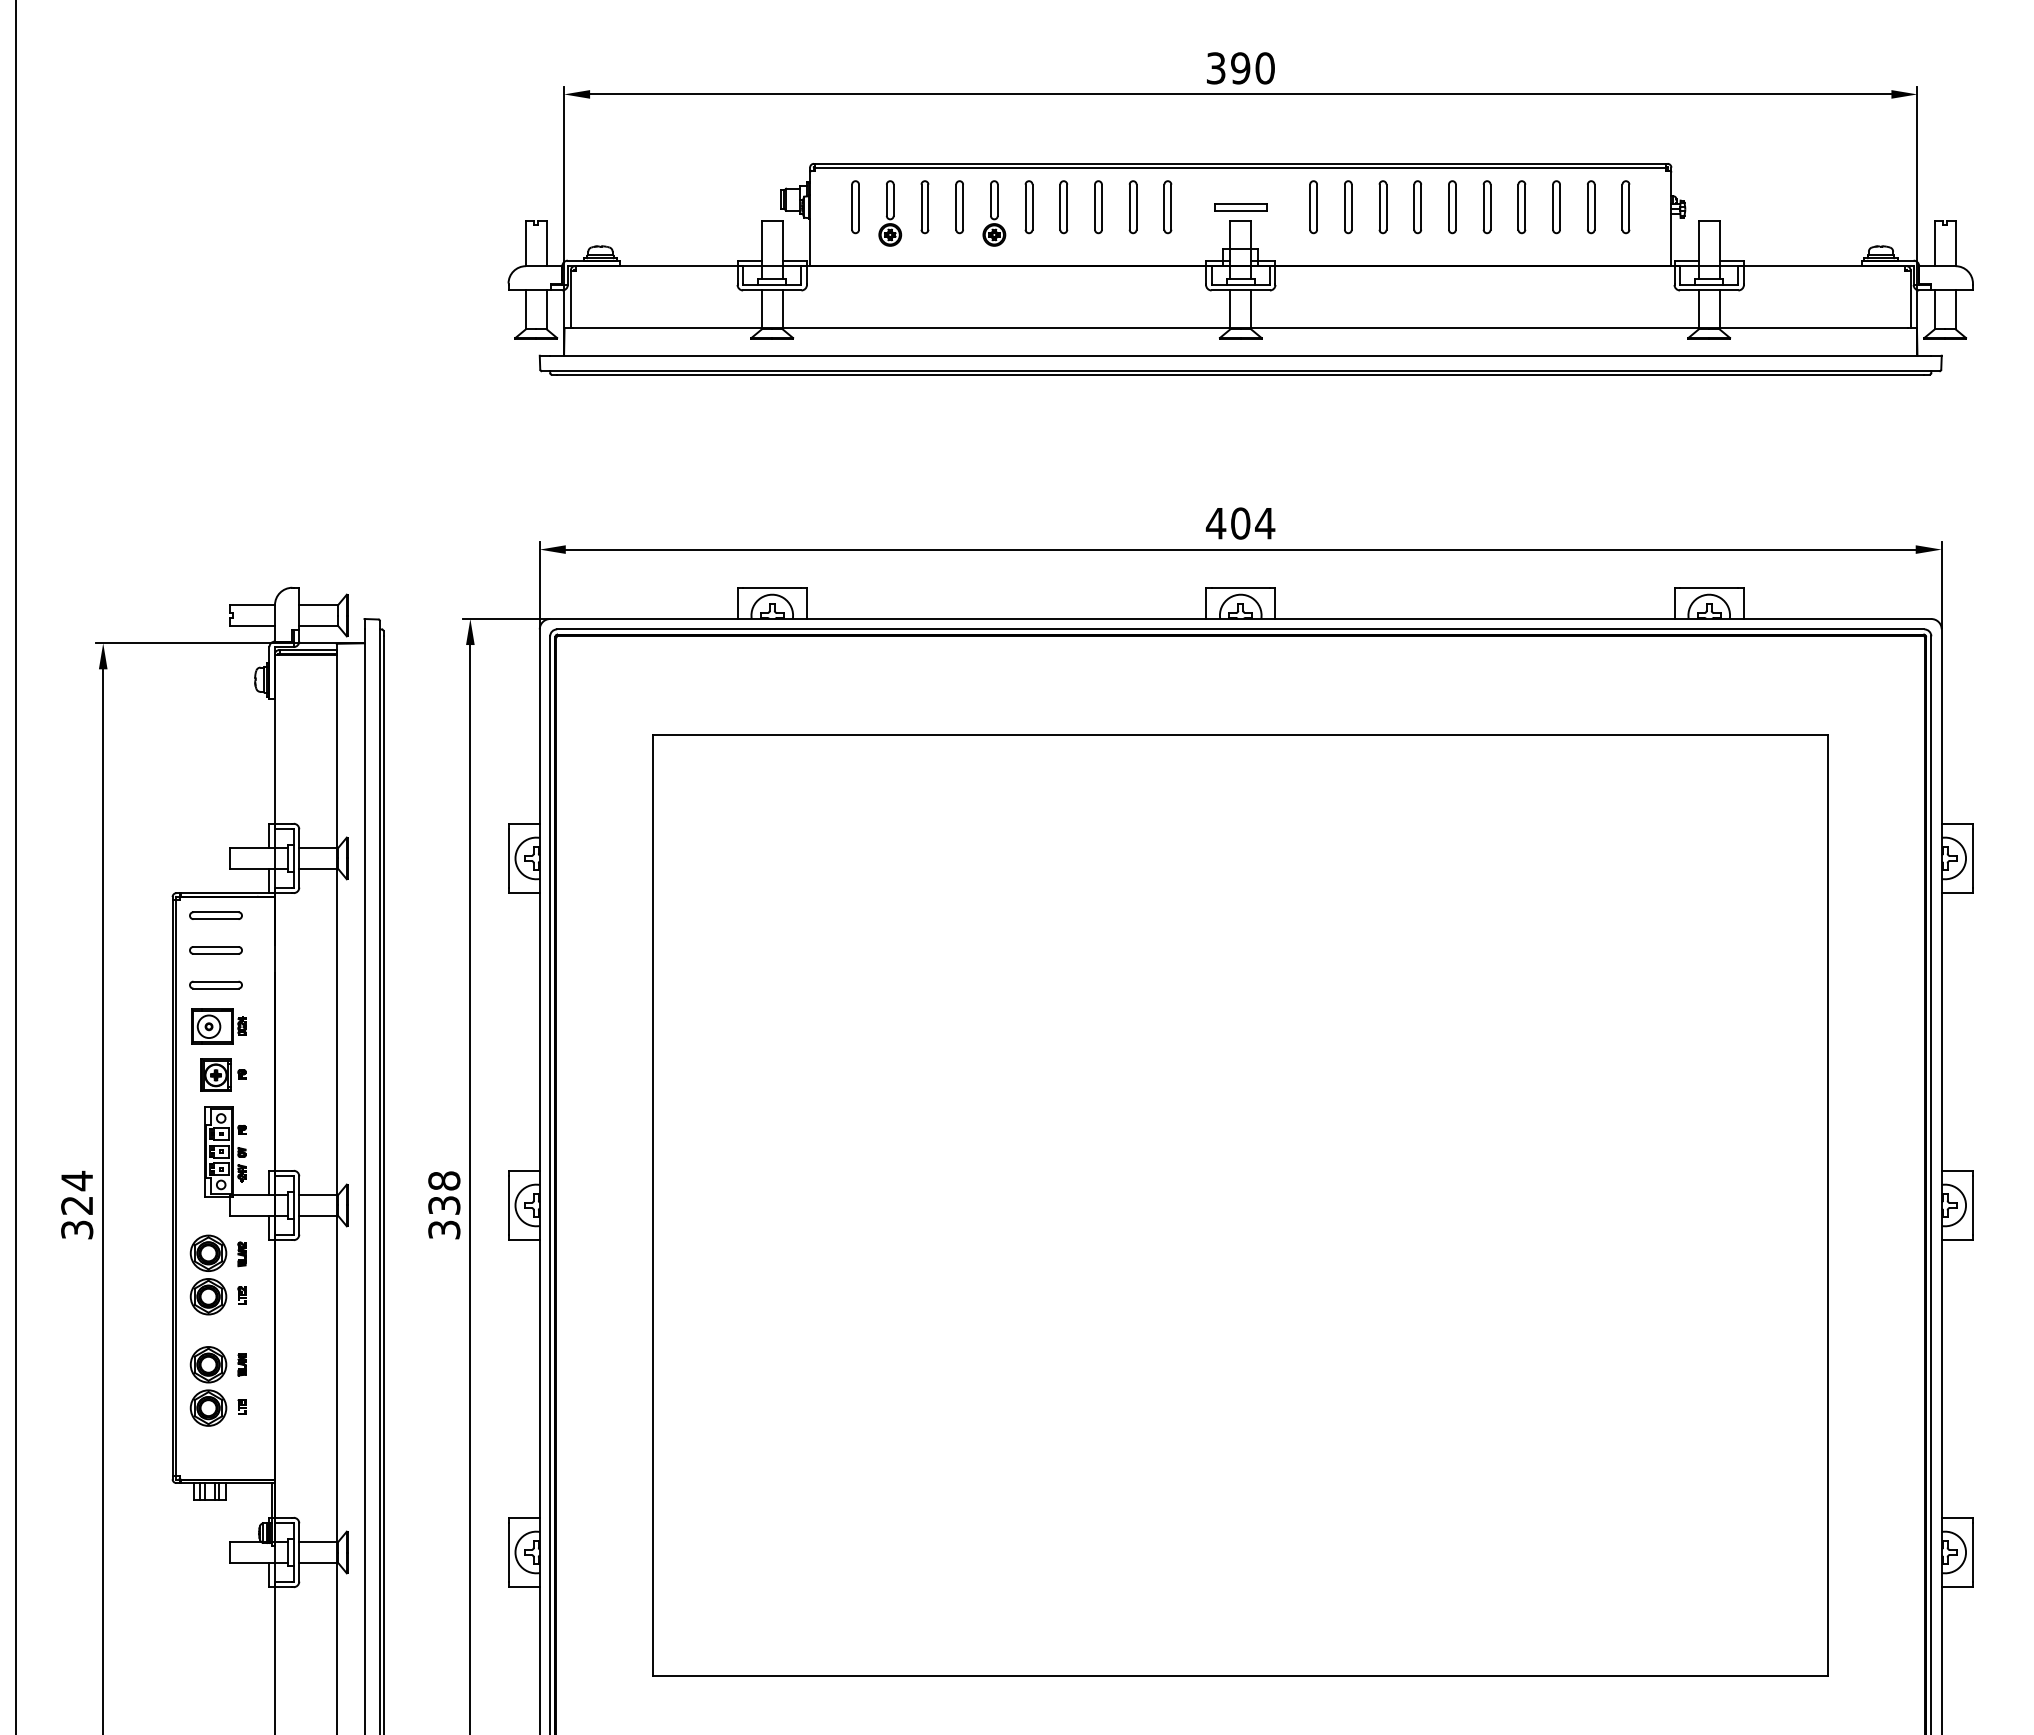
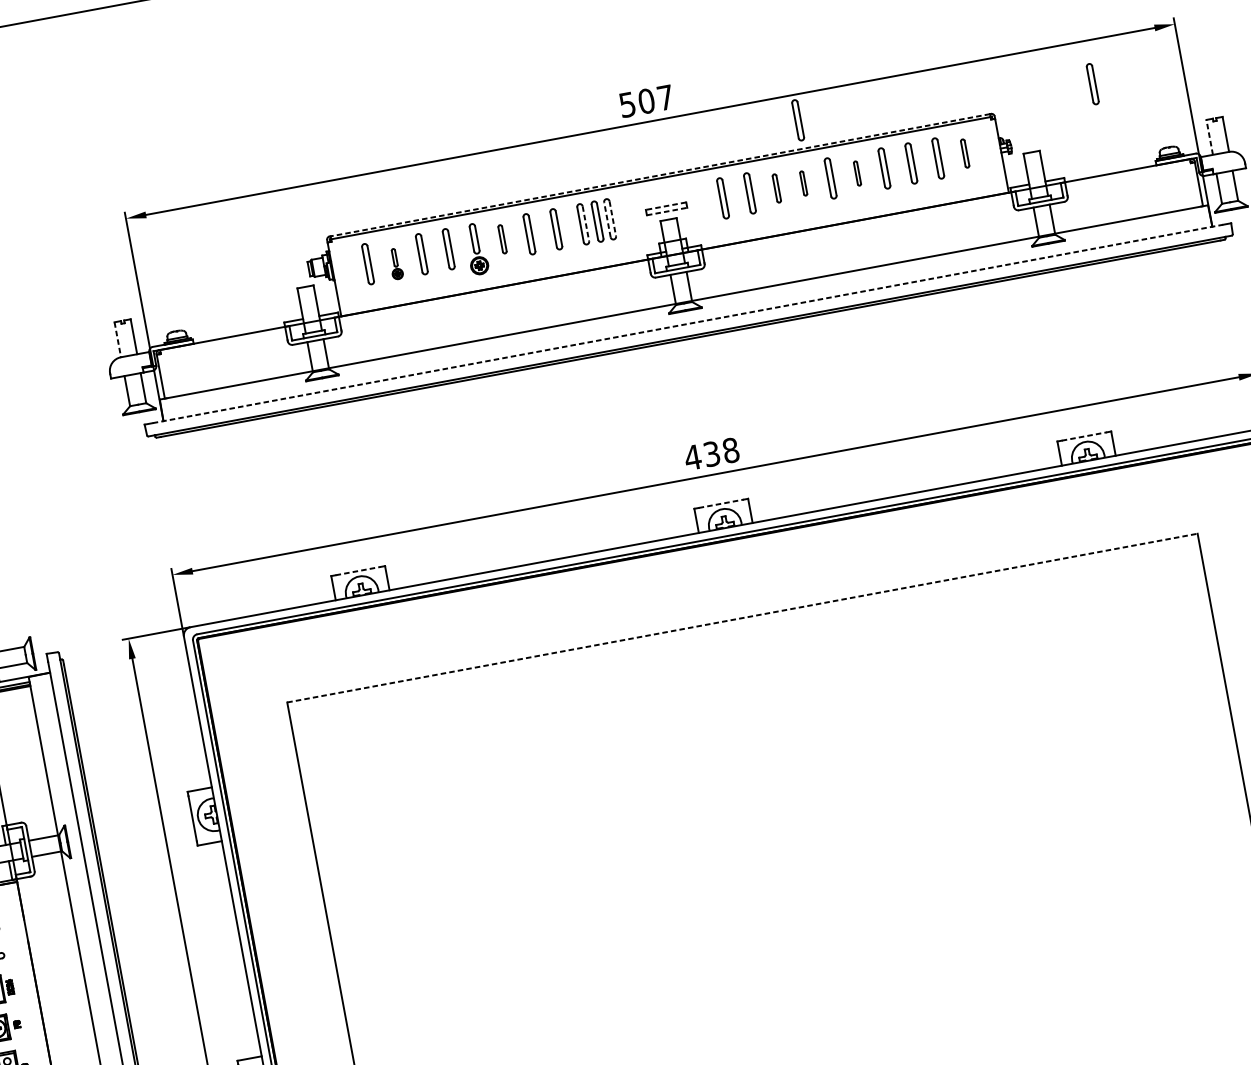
text: (1240, 68) -> (646, 101), 390 -> 507
part: (1425, 127) -> (798, 120), added
part: (1801, 150) -> (1093, 84), added
line: (1240, 163) -> (660, 175), solid -> dashed
line: (1240, 203) -> (665, 206), solid -> dashed
part: (1028, 207) -> (502, 239), size x0.7
line: (1136, 207) -> (585, 224), solid -> dashed
part: (1151, 207) -> (597, 221), added
line: (1164, 207) -> (607, 220), solid -> dashed
line: (1171, 207) -> (612, 219), solid -> dashed
part: (1382, 207) -> (776, 188), size x0.7
part: (1417, 207) -> (803, 183), size x0.6
part: (1486, 207) -> (857, 173), size x0.6
part: (1625, 207) -> (964, 153), size x0.7
line: (1241, 210) -> (667, 211), solid -> dashed
part: (890, 213) -> (396, 264), size x0.6
line: (525, 243) -> (117, 339), solid -> dashed
line: (1934, 243) -> (1209, 137), solid -> dashed
line: (1240, 355) -> (687, 323), solid -> dashed
text: (1253, 523) -> (721, 452), 404 -> 438
line: (772, 587) -> (358, 570), solid -> dashed
line: (1241, 587) -> (721, 503), solid -> dashed
line: (1709, 587) -> (1084, 436), solid -> dashed
line: (1241, 735) -> (743, 618), solid -> dashed

